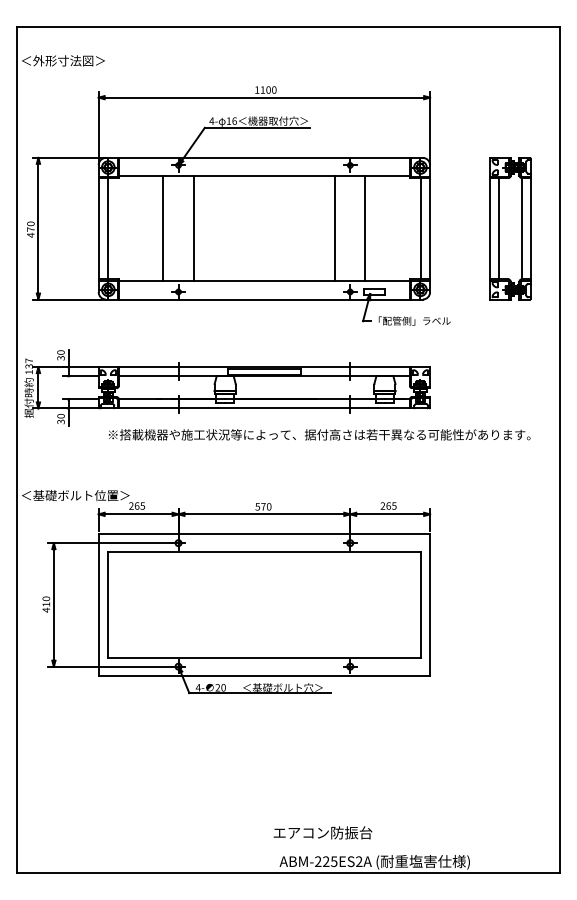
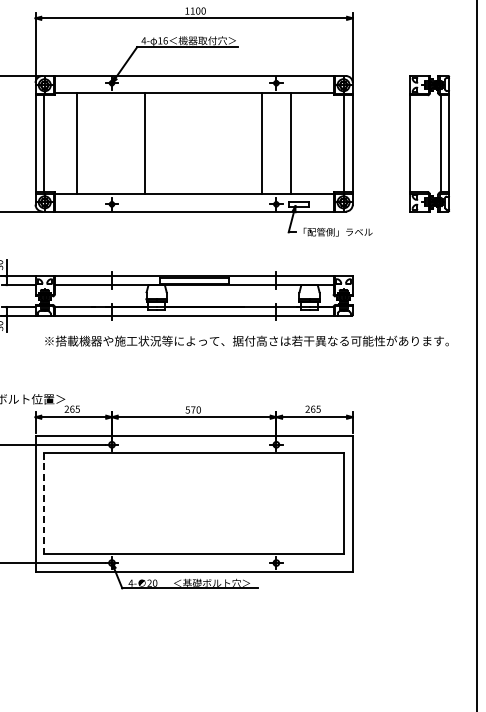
line: (163, 228) -> (77, 143), moved
line: (193, 228) -> (144, 143), moved
line: (498, 228) -> (418, 143), removed
line: (107, 604) -> (43, 503), solid -> dashed

